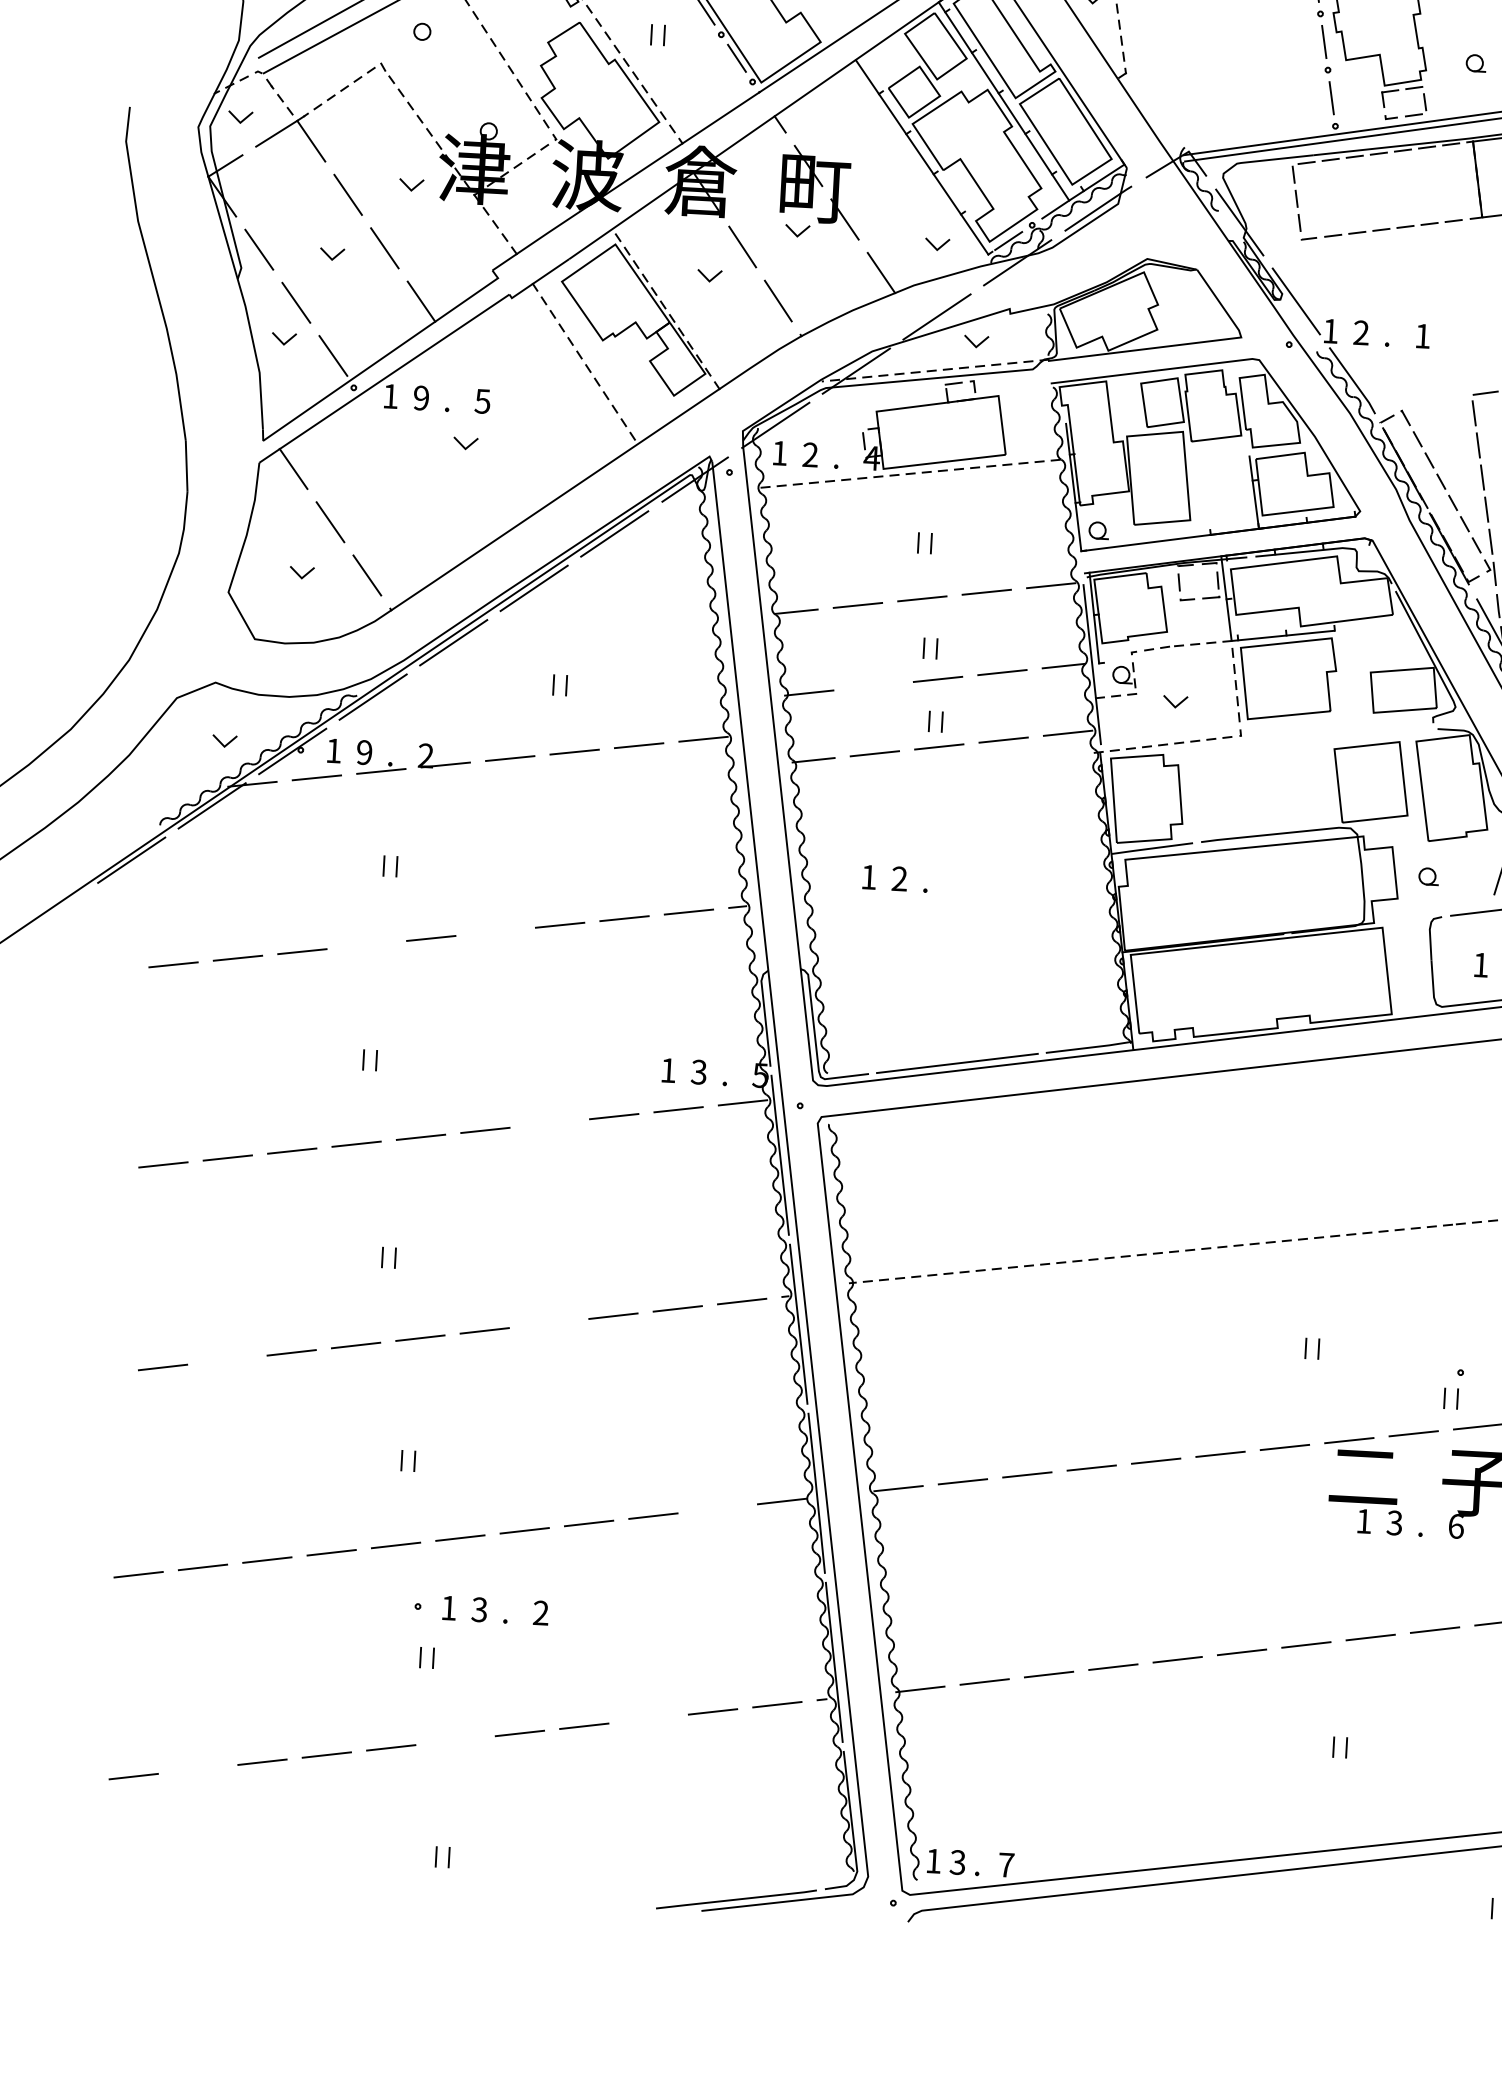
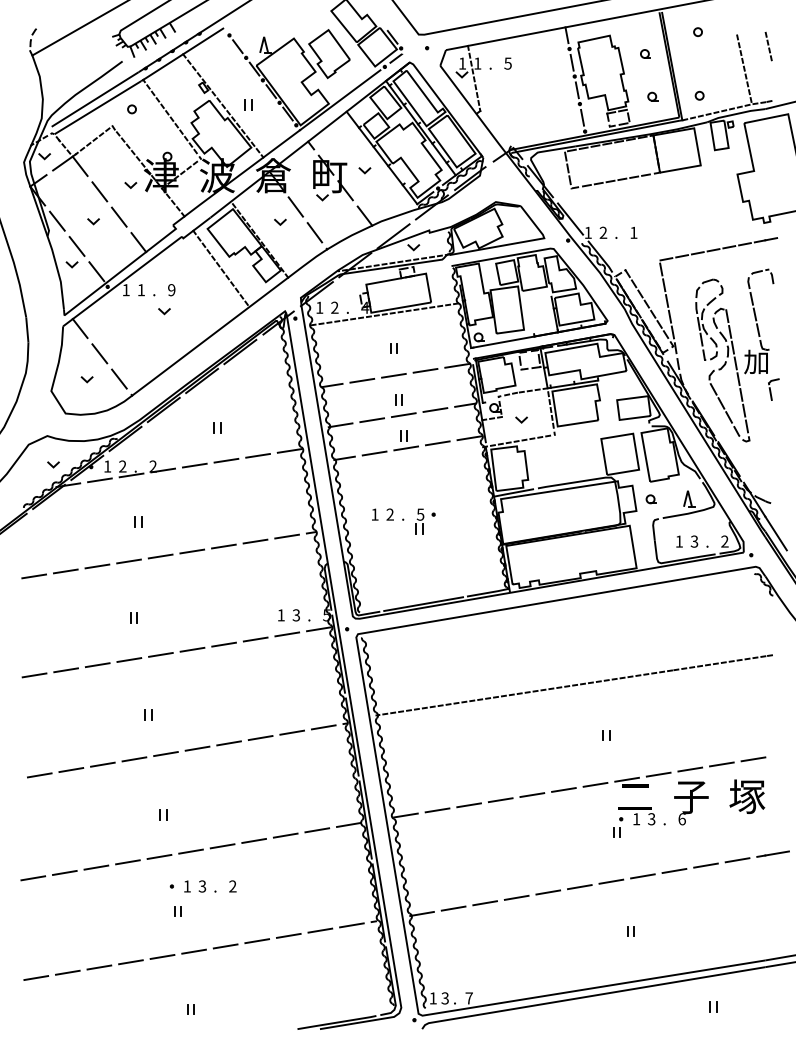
line: (934, 244) -> (363, 170), moved
text: (419, 398) -> (140, 290), 9 -> 1
text: (482, 402) -> (171, 290), 5 -> 9
line: (874, 686) -> (372, 420), added
text: (363, 752) -> (122, 466), 9 -> 2
part: (970, 896) -> (425, 521), added
line: (496, 931) -> (192, 551), added
line: (365, 945) -> (128, 561), added
line: (548, 1123) -> (223, 644), added
line: (547, 1323) -> (228, 743), added
line: (227, 1361) -> (71, 770), added
part: (1454, 1389) -> (618, 827), moved
line: (718, 1509) -> (317, 830), added
line: (648, 1718) -> (288, 935), added
line: (454, 1740) -> (193, 951), added
line: (197, 1768) -> (67, 972), added

